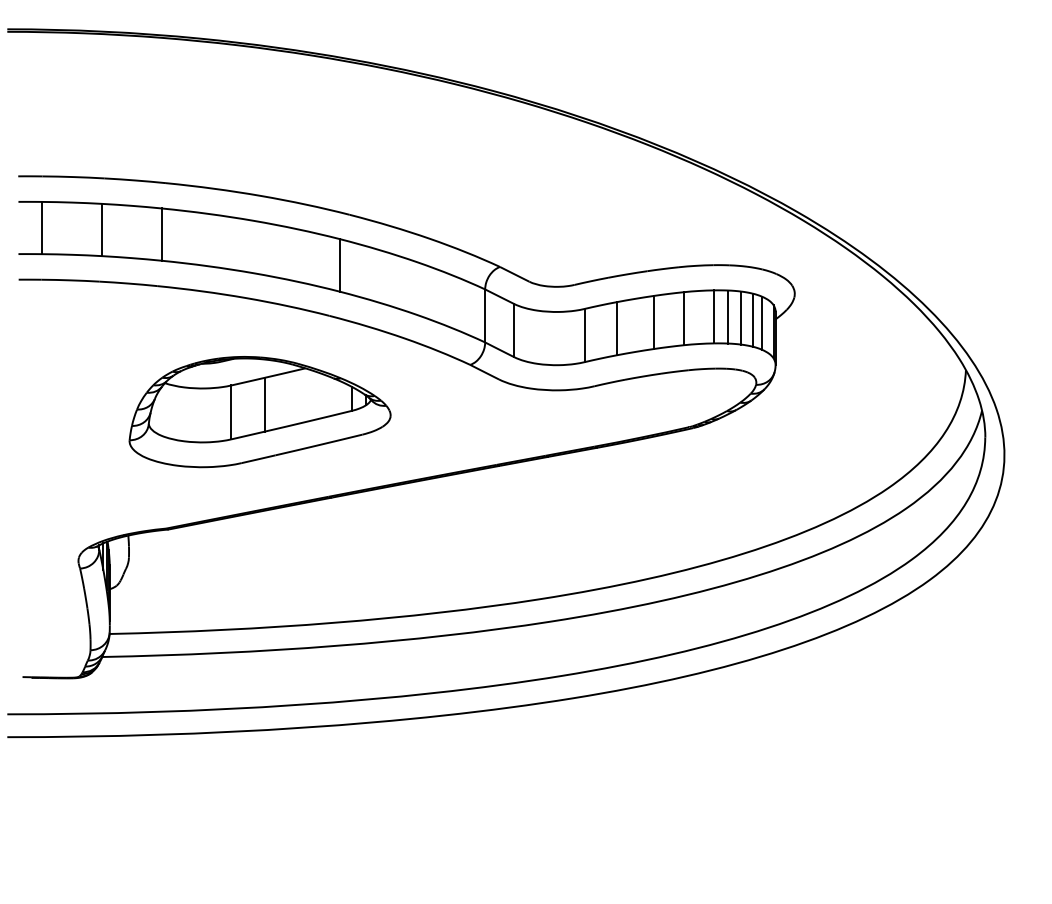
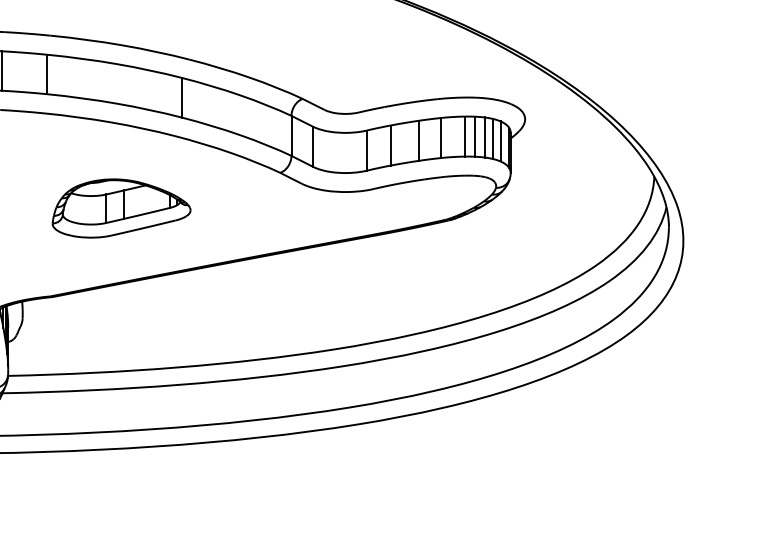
part: (259, 412) -> (121, 208), size x0.7

